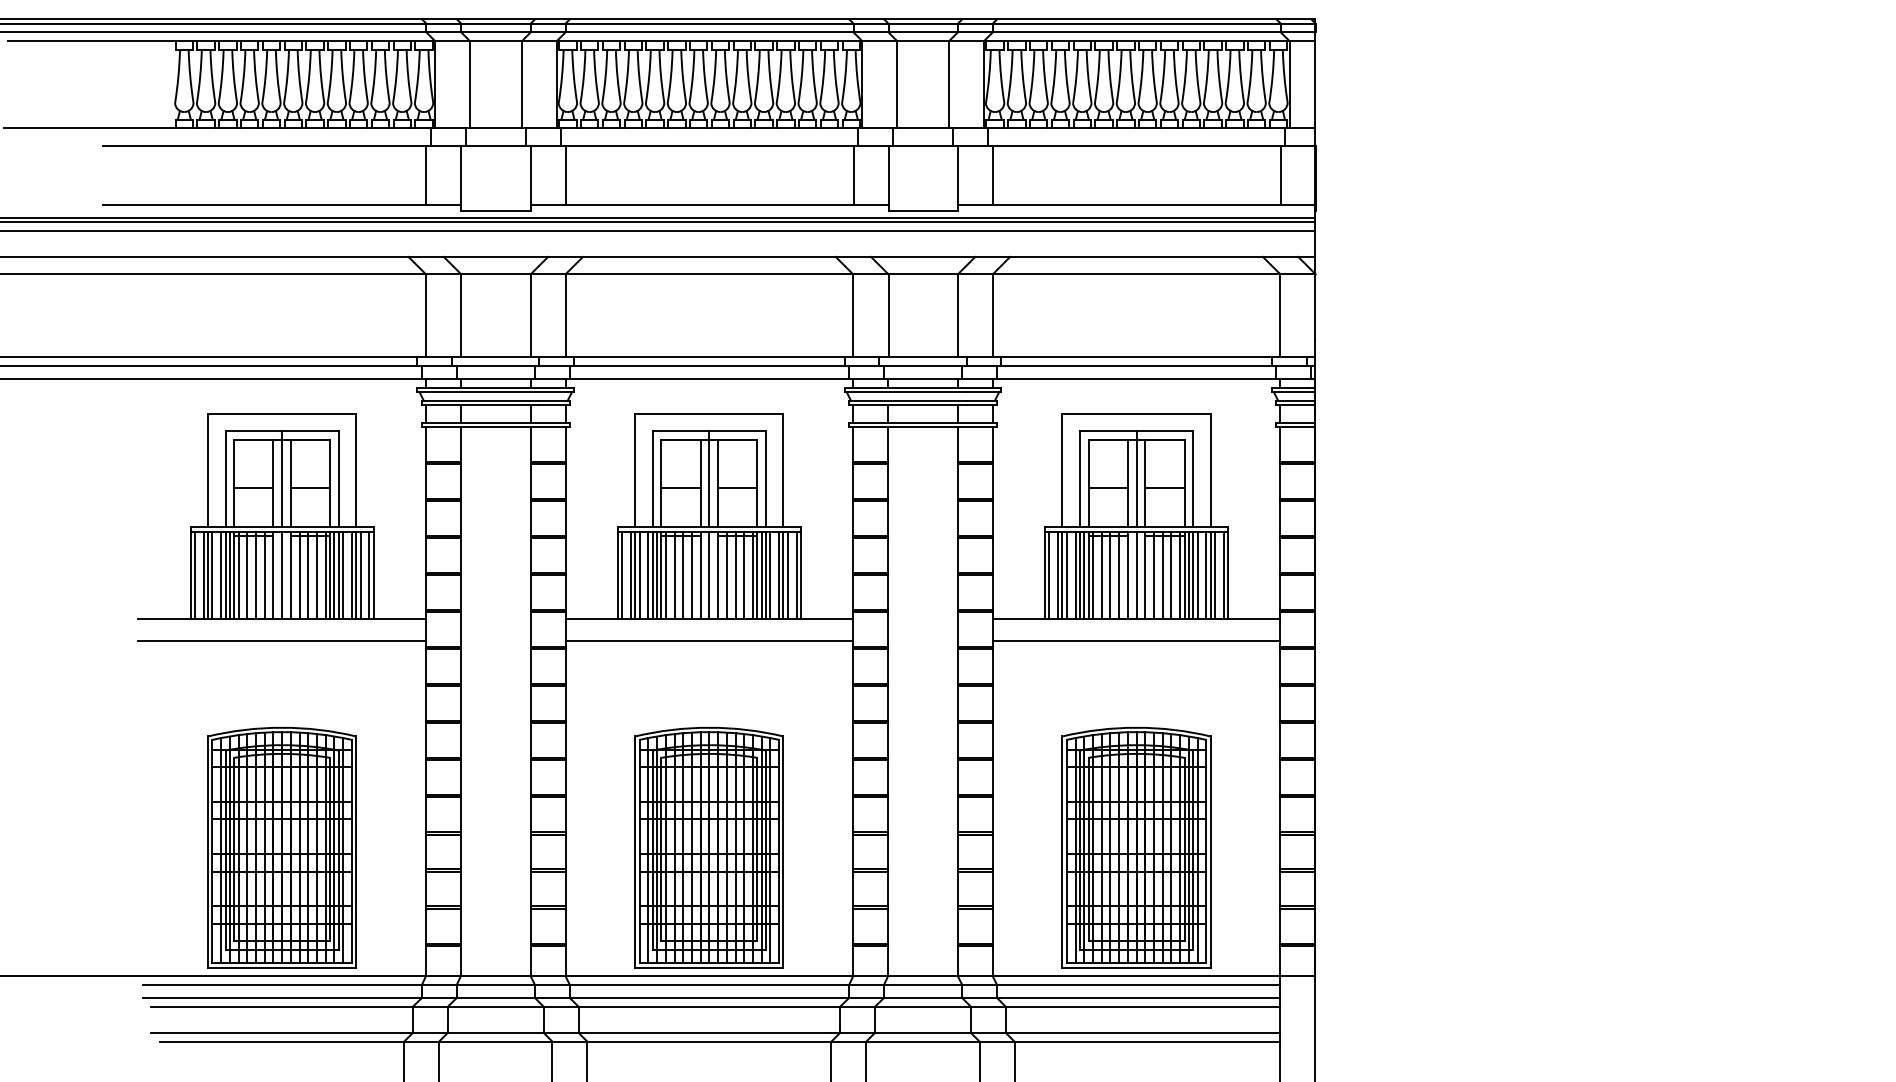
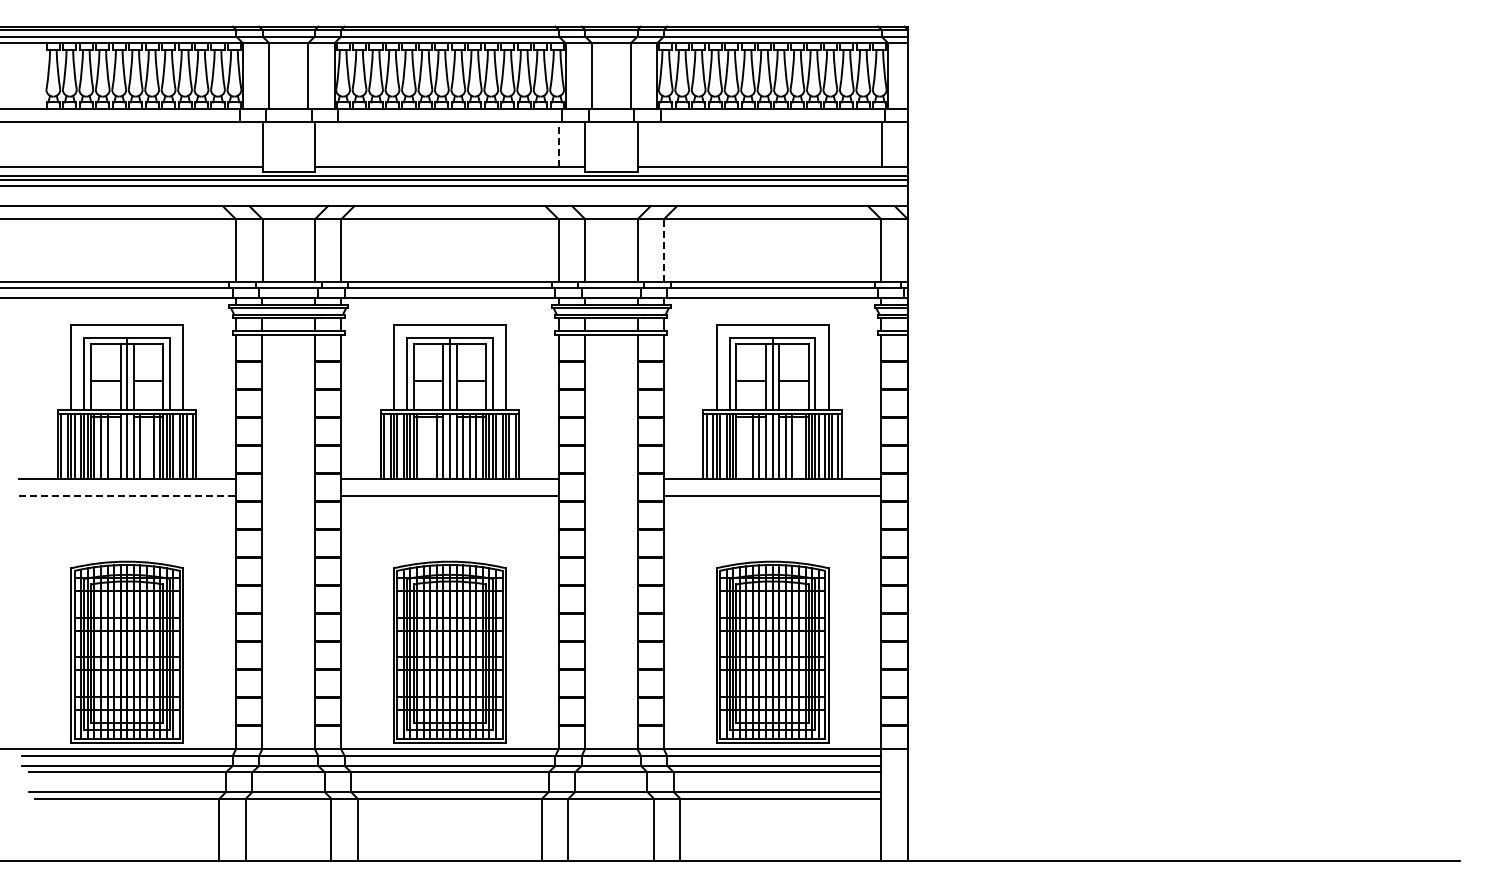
line: (853, 174) -> (558, 143), solid -> dashed
line: (426, 175) -> (236, 144), removed
line: (565, 175) -> (341, 144), removed
line: (992, 175) -> (663, 144), removed
line: (992, 315) -> (663, 250), solid -> dashed
line: (265, 575) -> (114, 446), removed
line: (308, 575) -> (147, 446), removed
line: (674, 575) -> (423, 446), removed
line: (683, 575) -> (430, 446), removed
line: (1092, 575) -> (739, 446), removed
line: (1102, 575) -> (746, 446), removed
line: (1170, 575) -> (798, 446), removed
line: (282, 640) -> (127, 495), solid -> dashed

